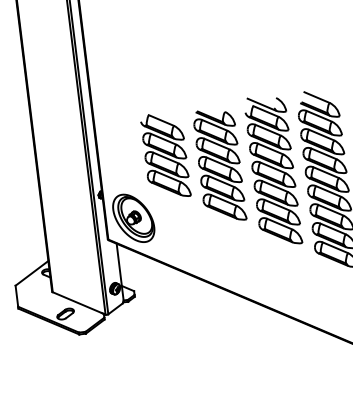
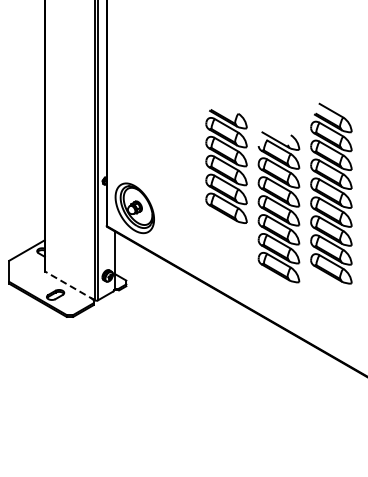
part: (165, 155) -> (174, 149), removed
part: (272, 171) -> (278, 207), moved
line: (79, 303) -> (70, 286), solid -> dashed

